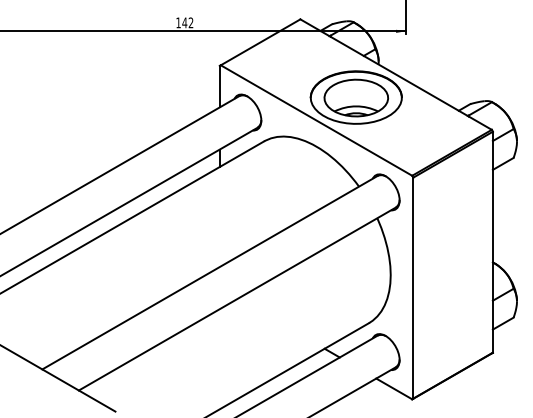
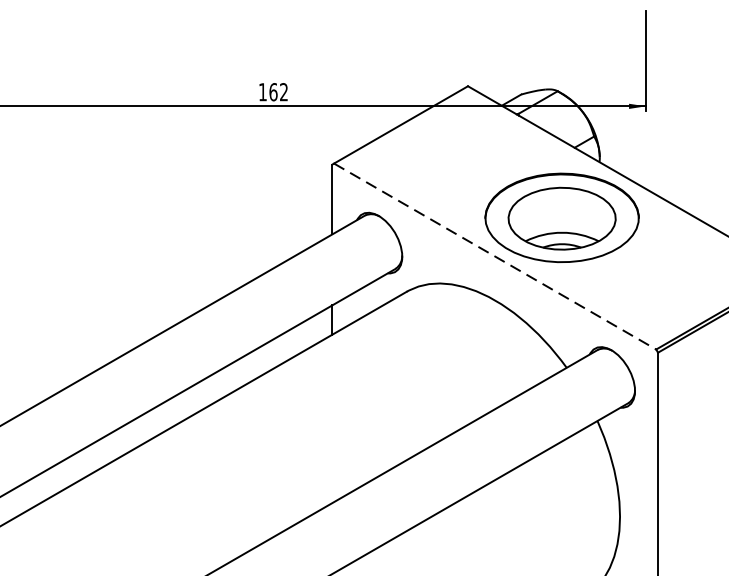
text: (184, 22) -> (272, 91), 142 -> 162
line: (316, 120) -> (495, 256), solid -> dashed

